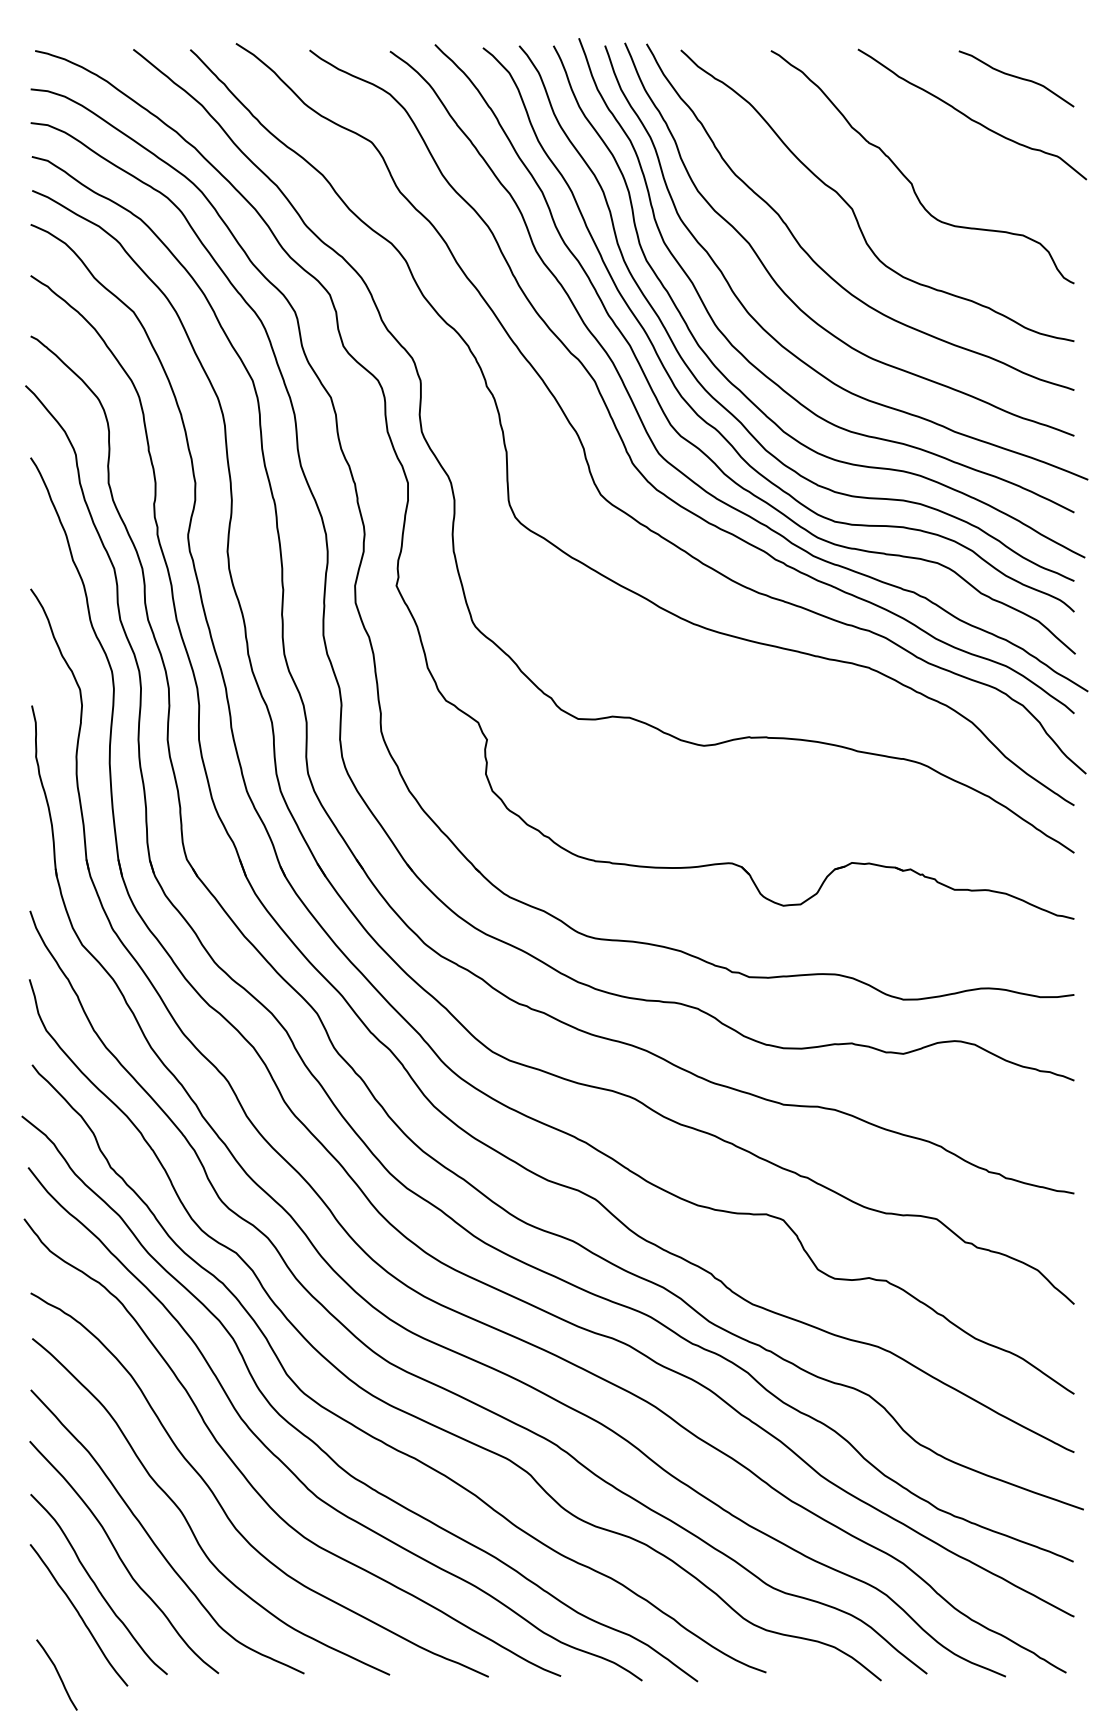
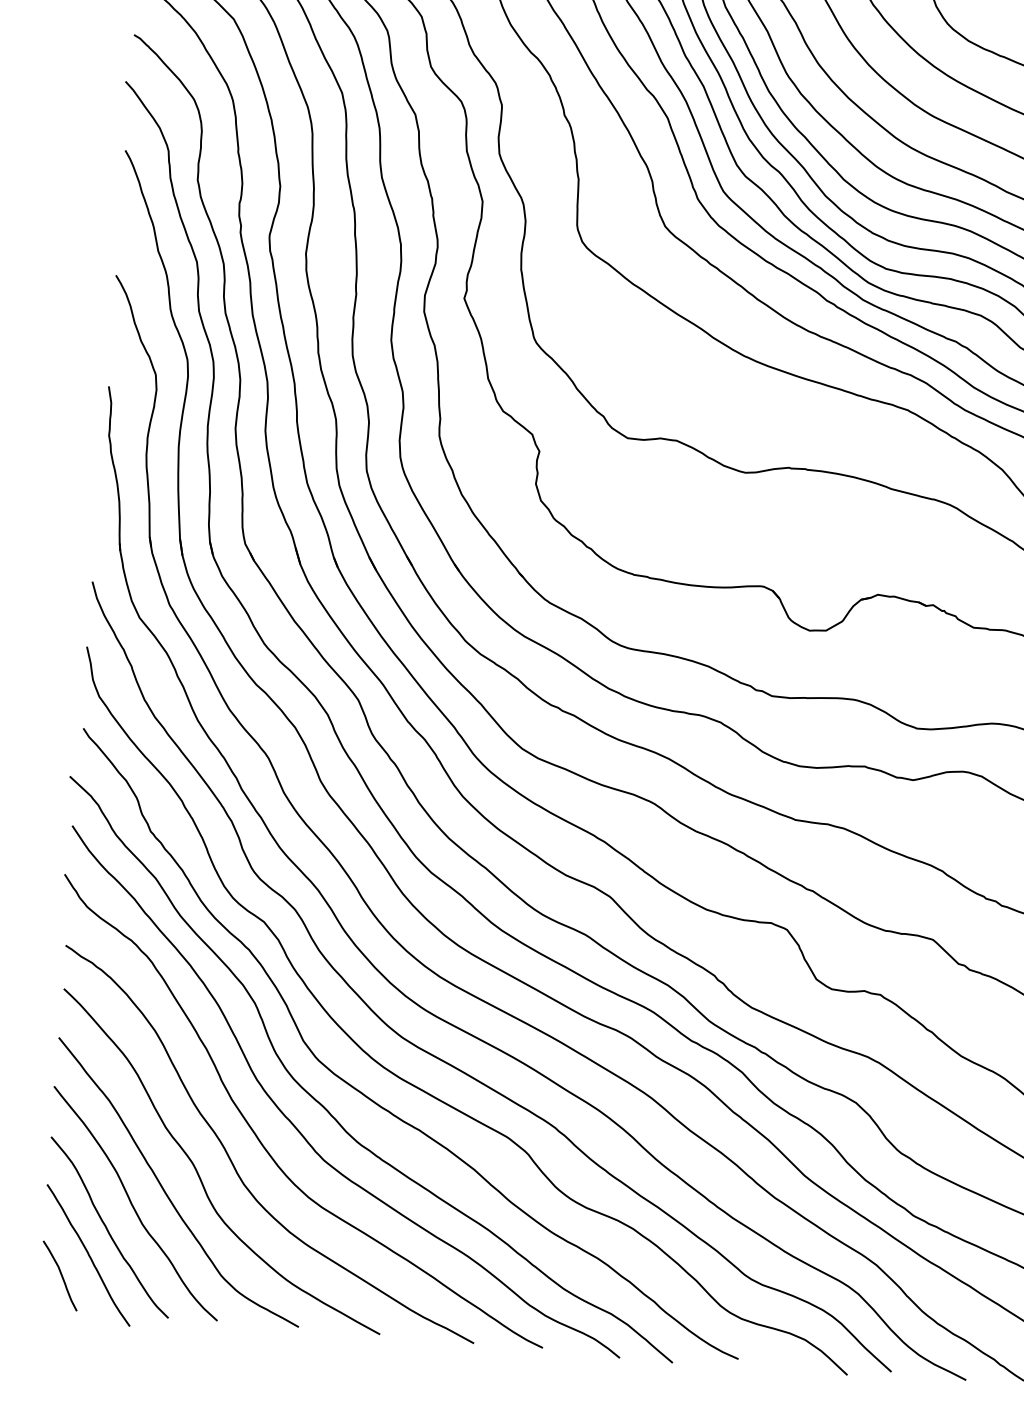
curve: (57, 1674) -> (60, 1275), moved

